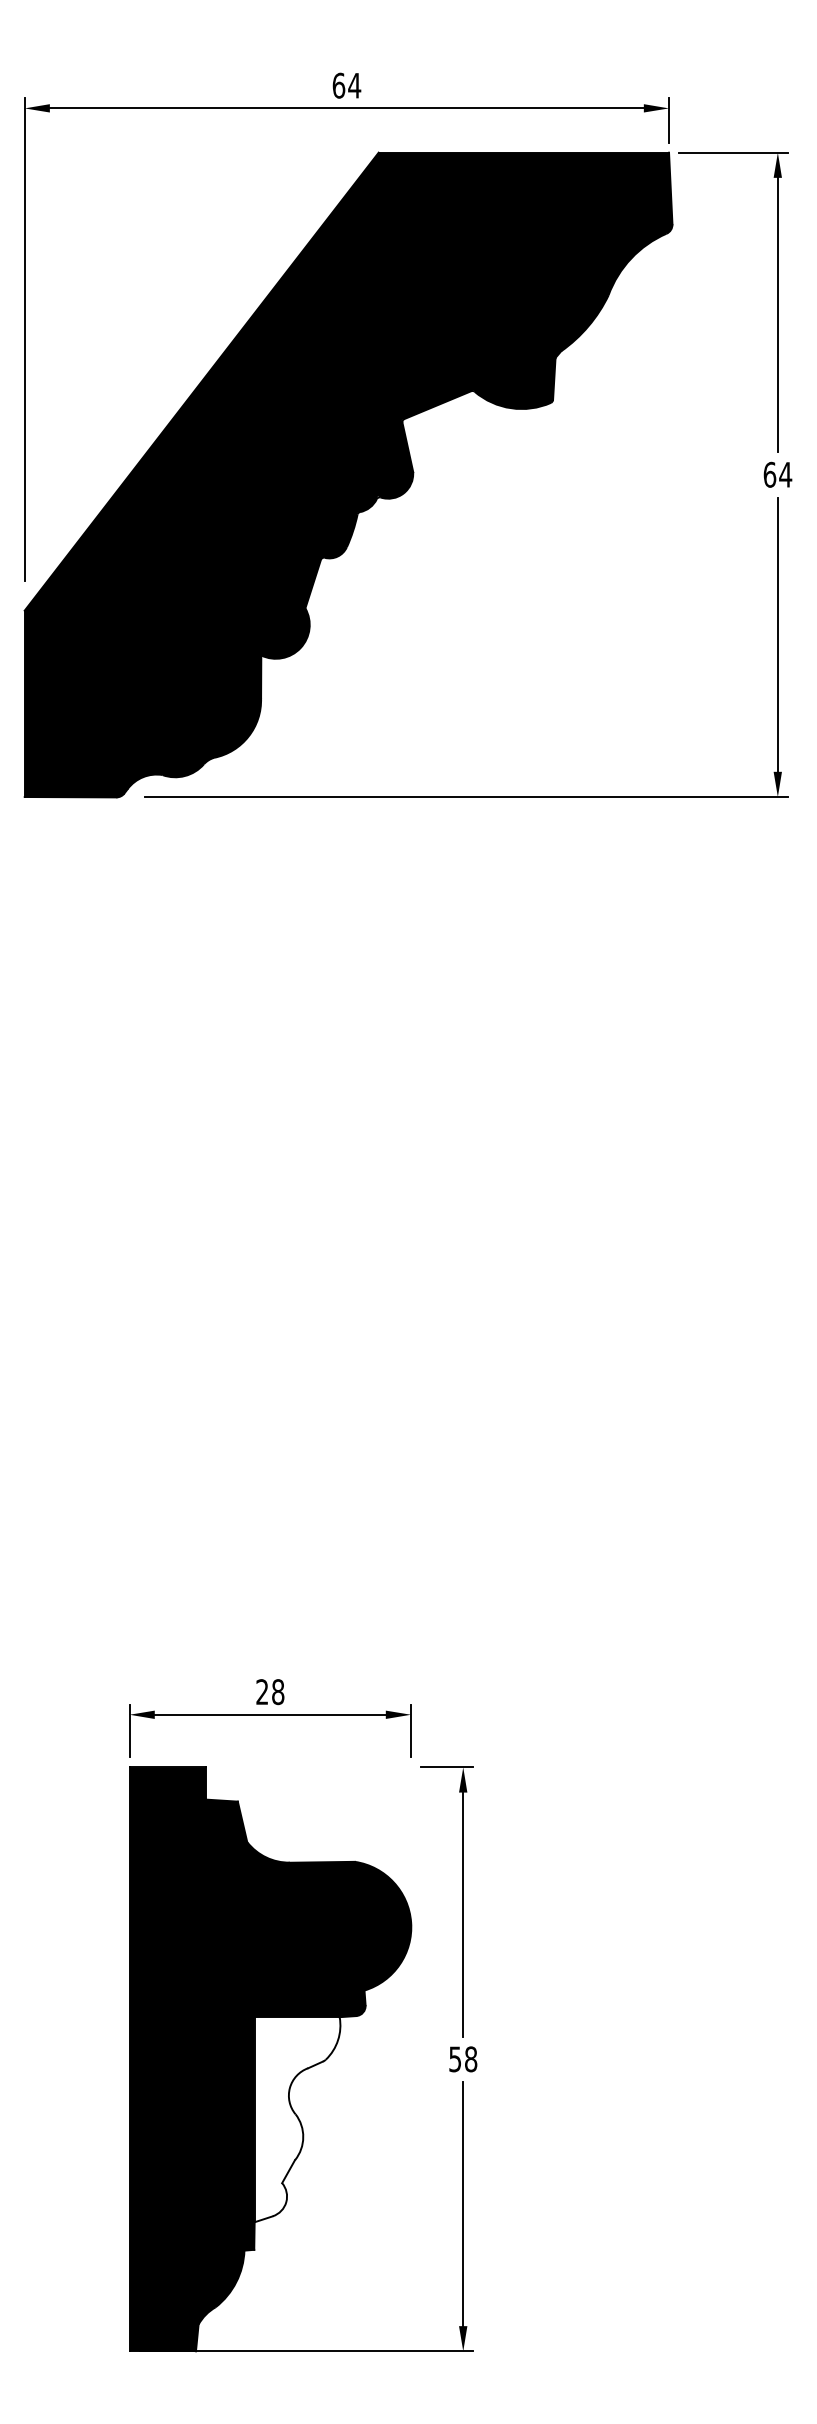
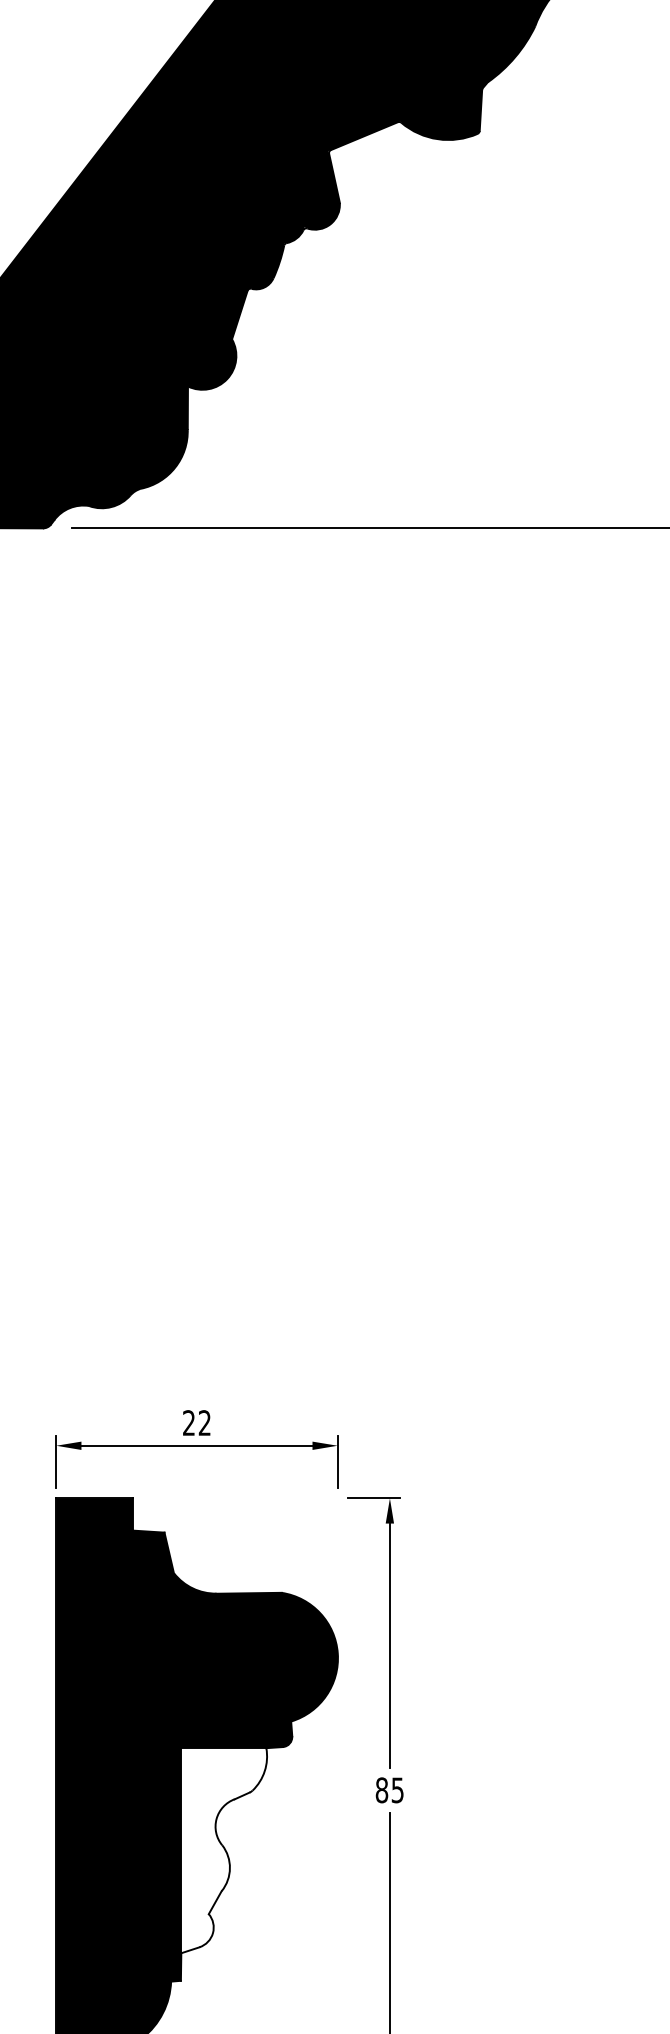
text: (278, 1692) -> (205, 1423), 28 -> 22
text: (463, 2059) -> (390, 1790), 58 -> 85

